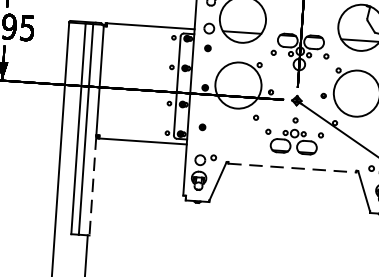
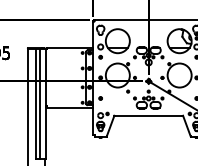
line: (293, 168) -> (149, 116), dashed -> solid
line: (92, 185) -> (45, 132), dashed -> solid

